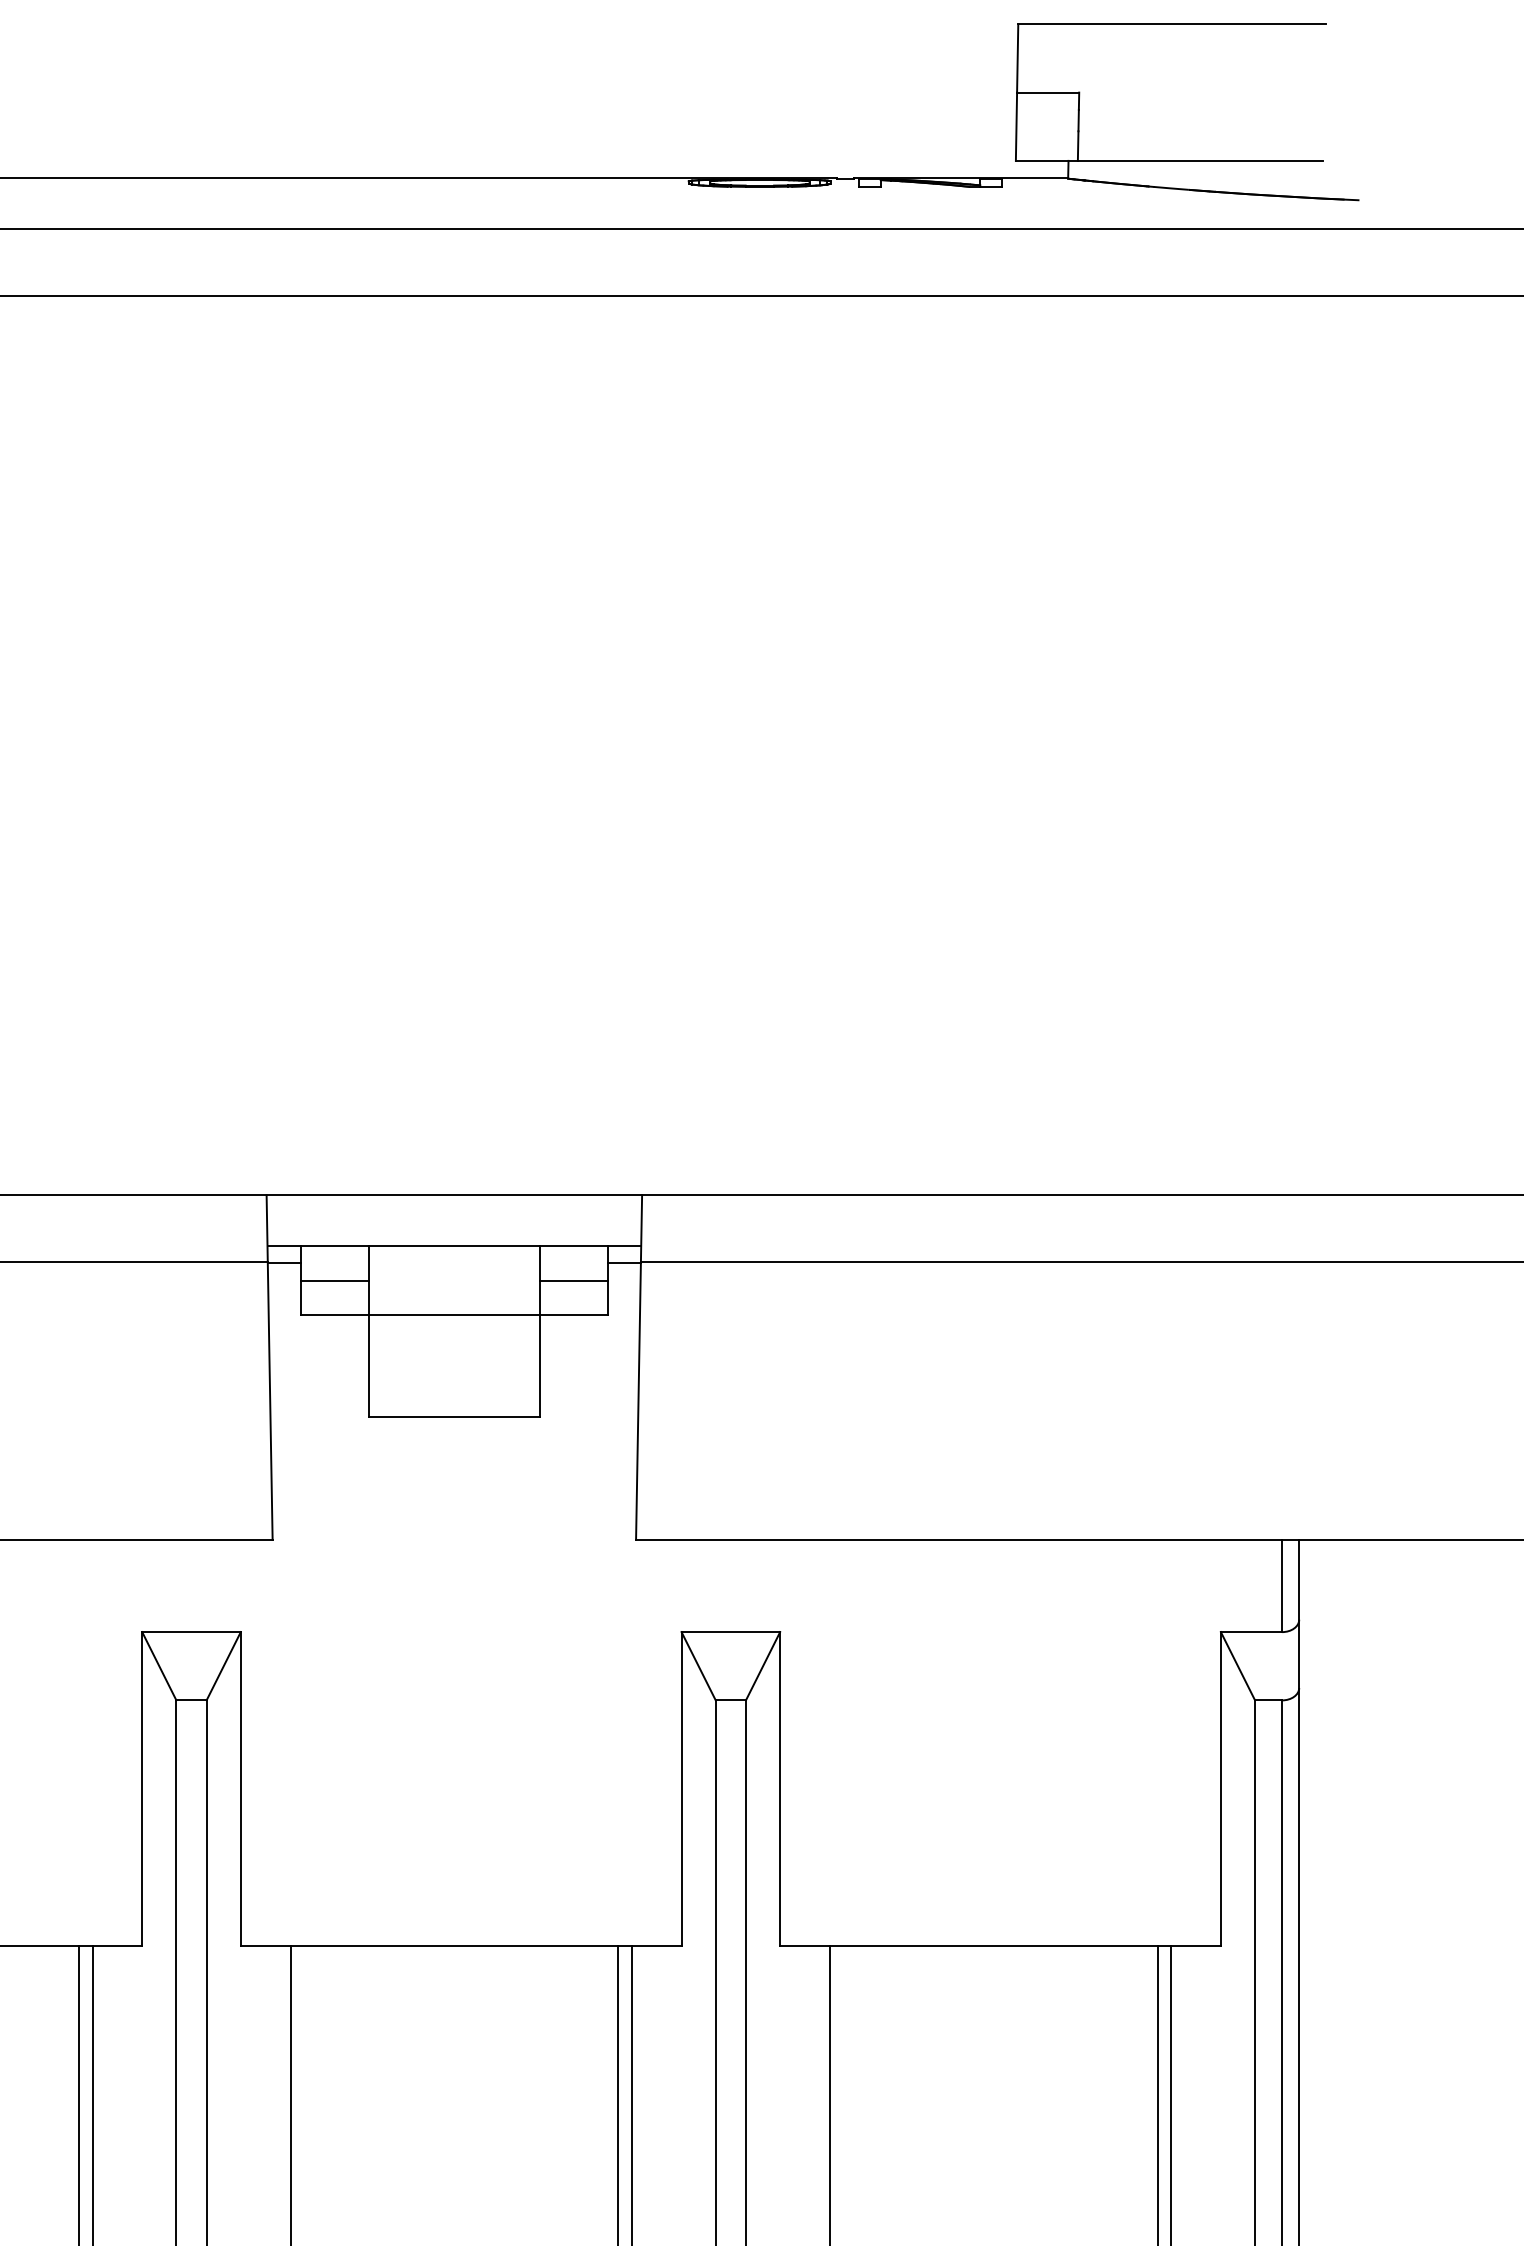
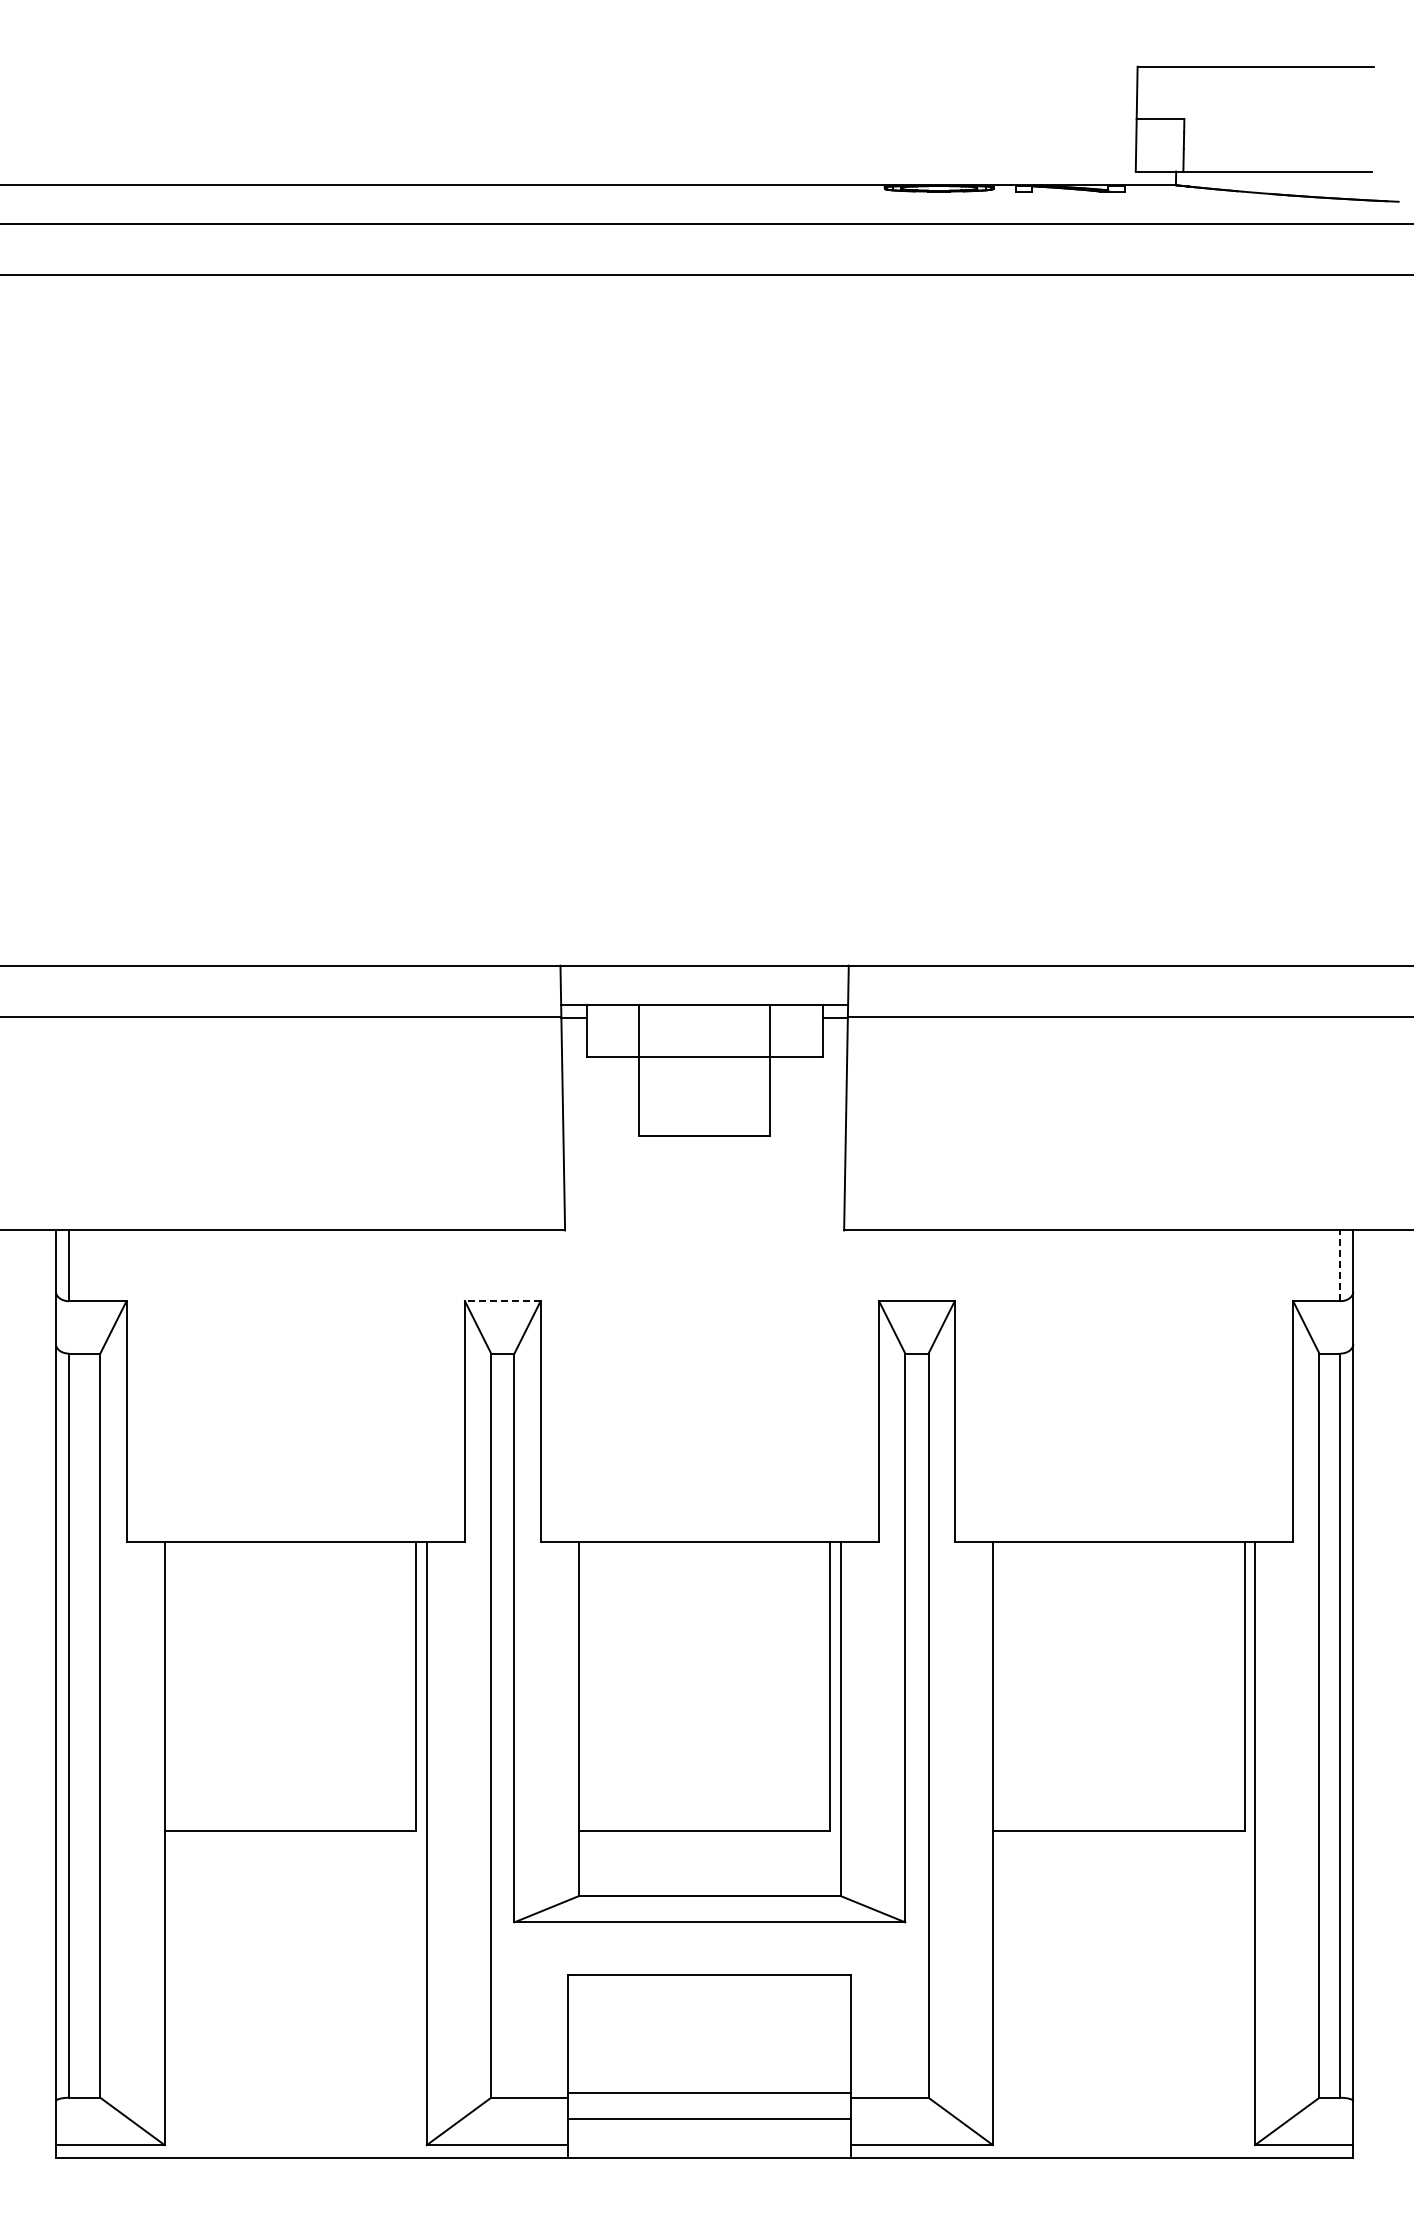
line: (334, 1280) -> (612, 1031), removed
line: (574, 1280) -> (796, 1031), removed
line: (1282, 1585) -> (1340, 1265), solid -> dashed
line: (191, 1632) -> (502, 1301), solid -> dashed

